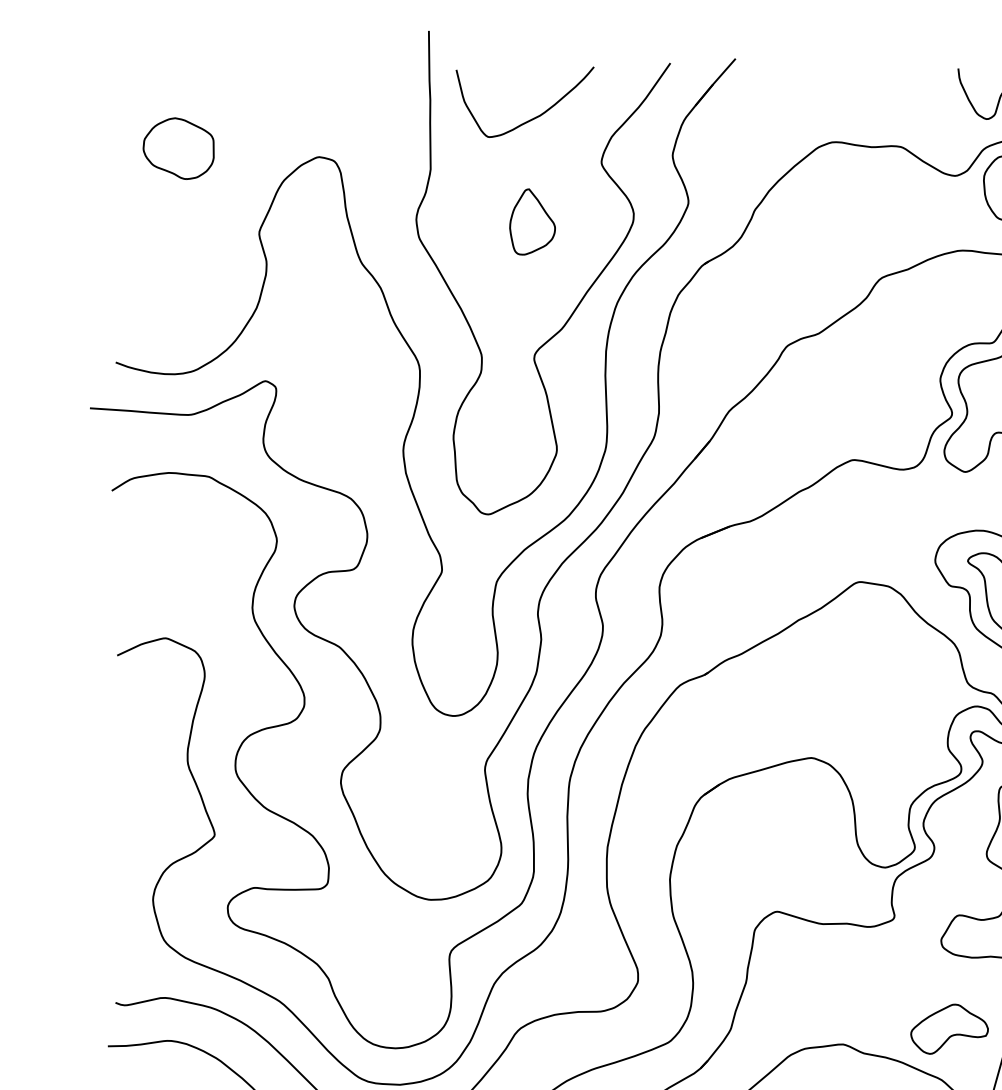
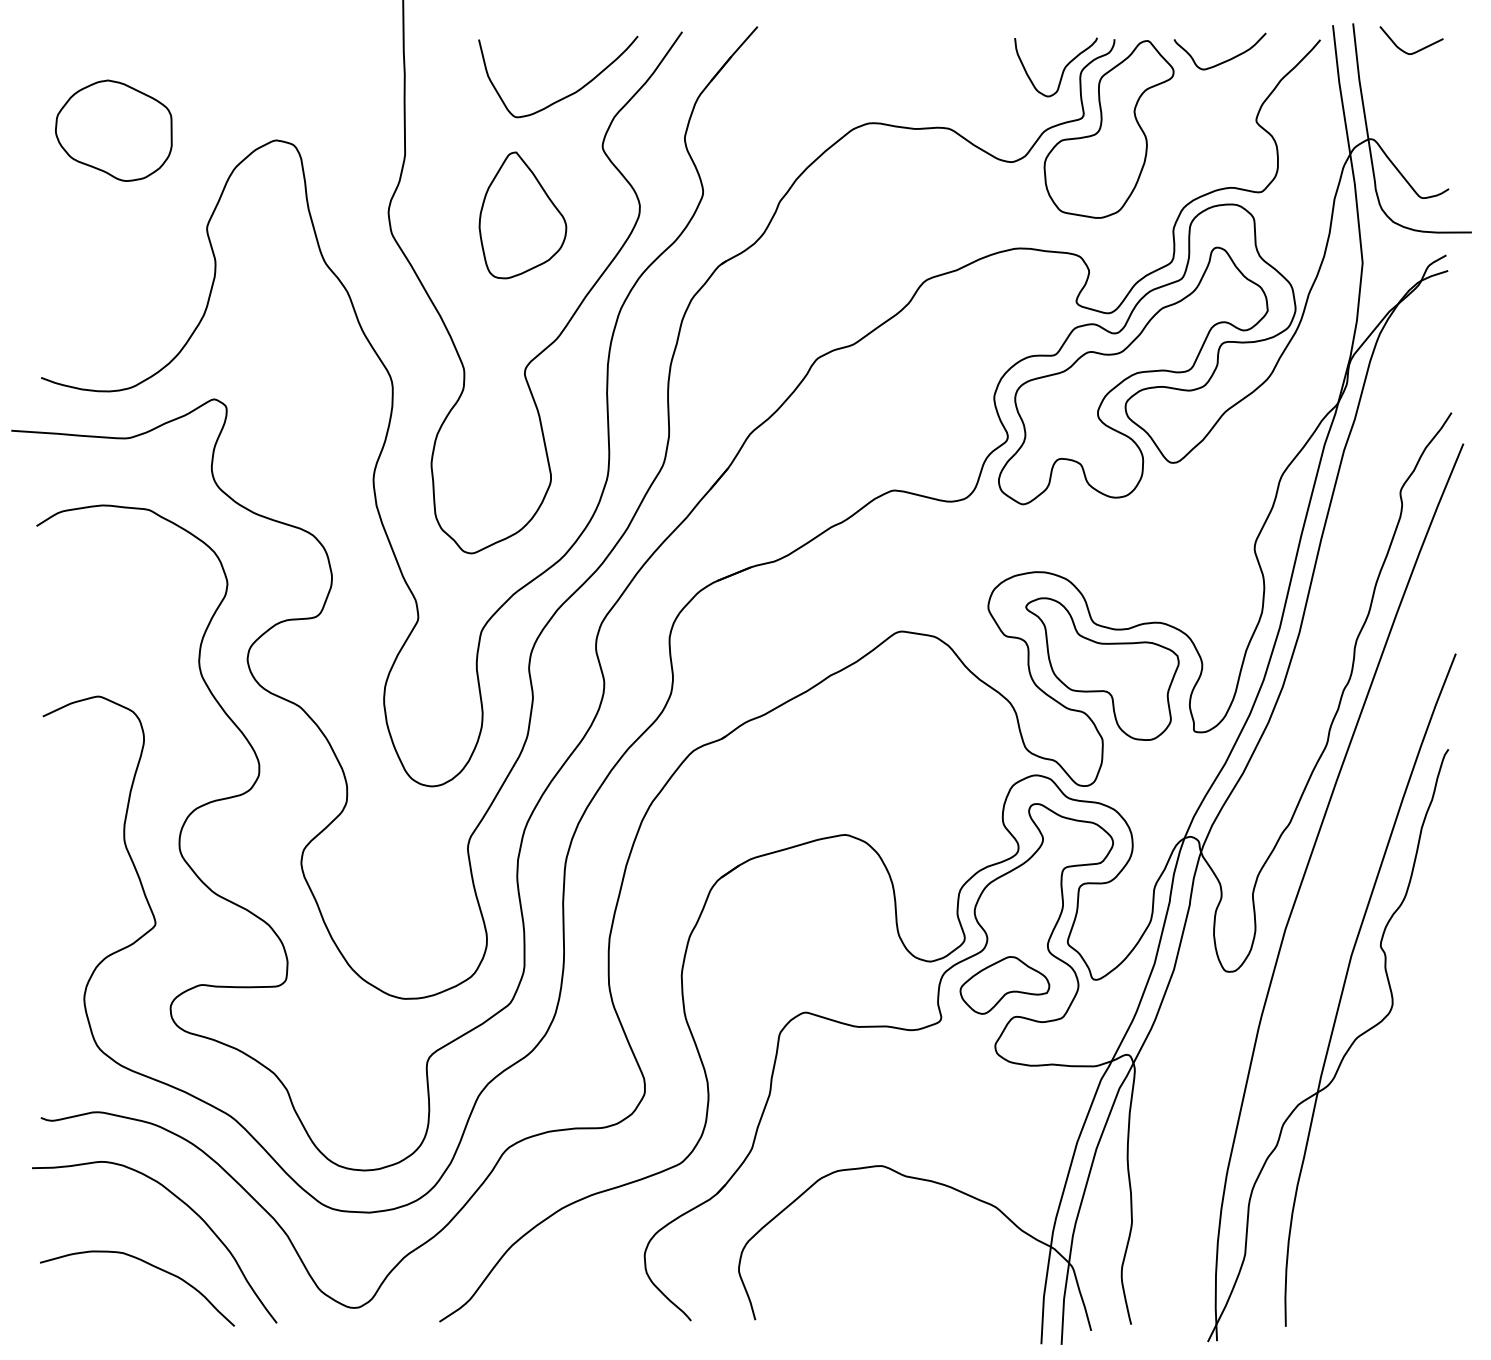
curve: (533, 118) -> (567, 95), moved
part: (178, 148) -> (113, 130), size x1.43
part: (532, 222) -> (522, 215), size x1.67
part: (949, 1029) -> (1004, 985), moved

